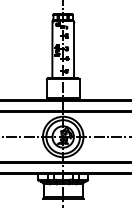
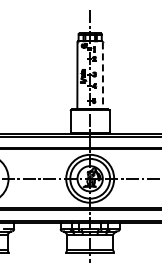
line: (73, 50) -> (102, 76), solid -> dashed

